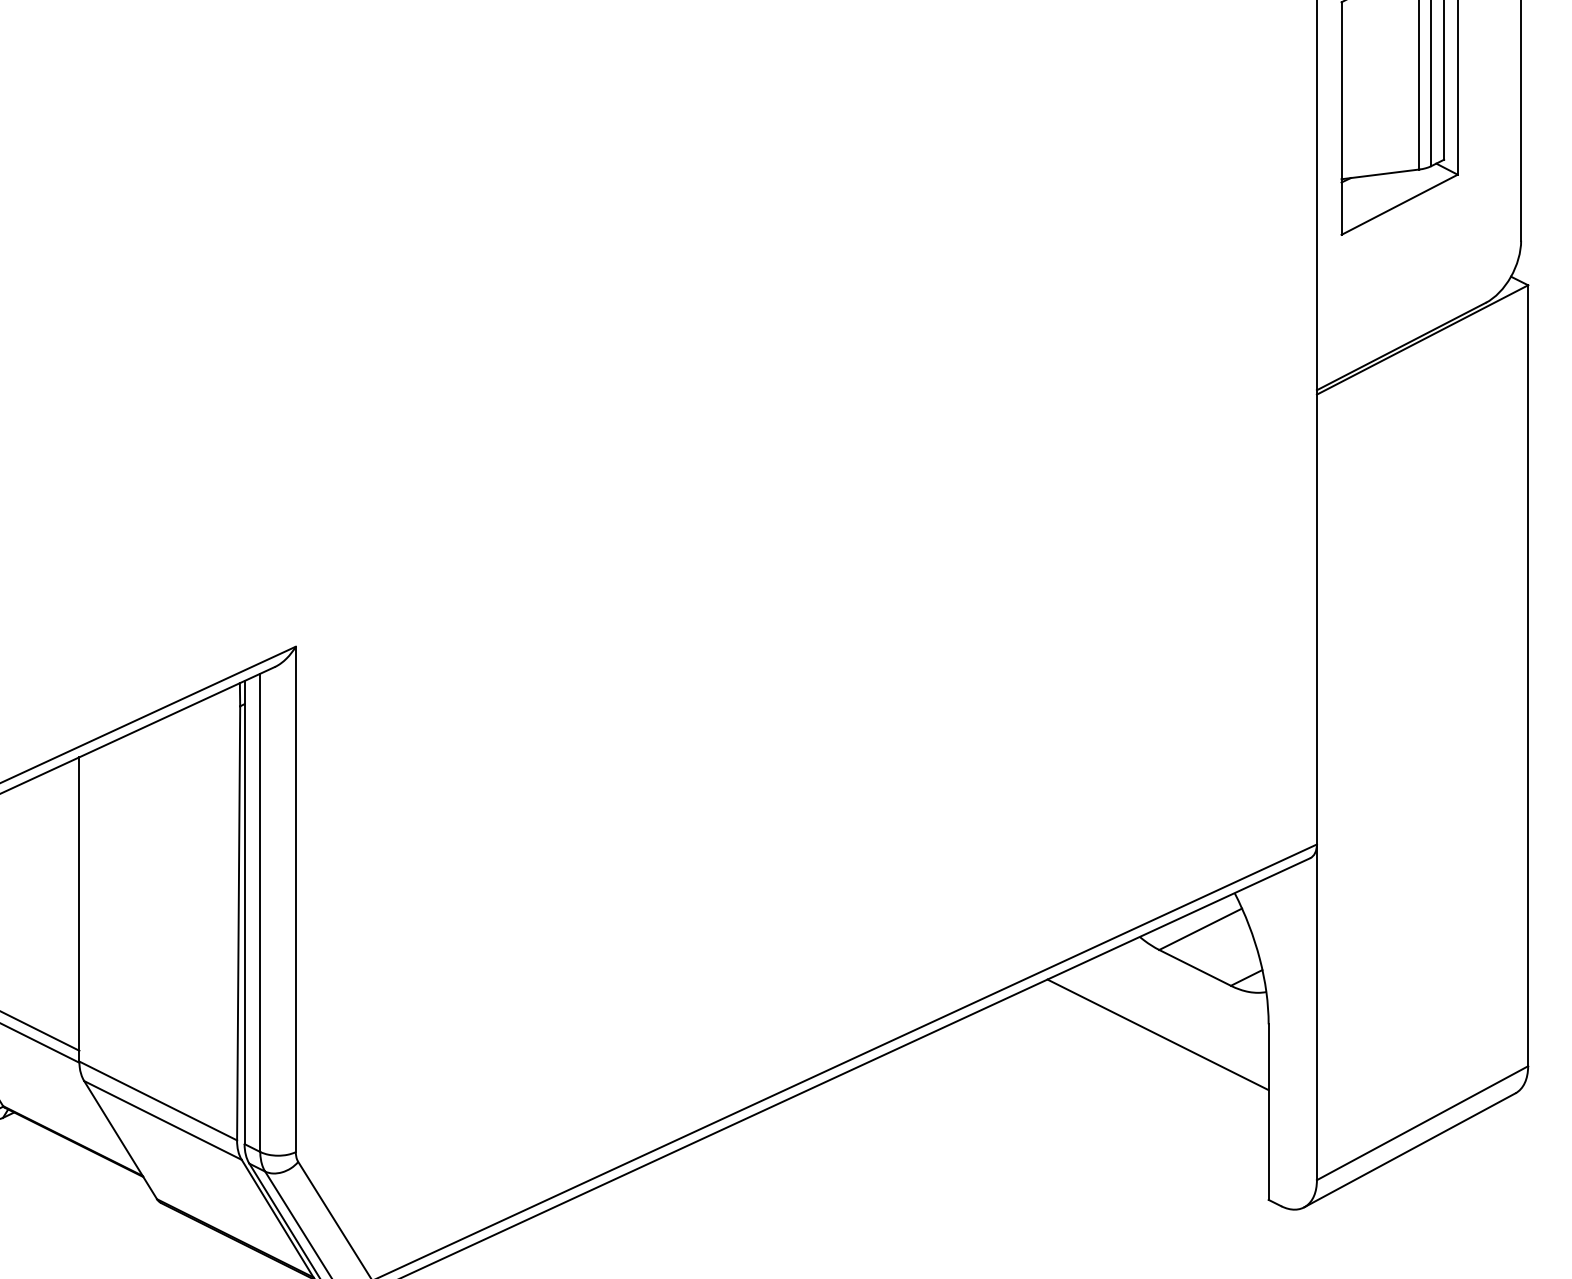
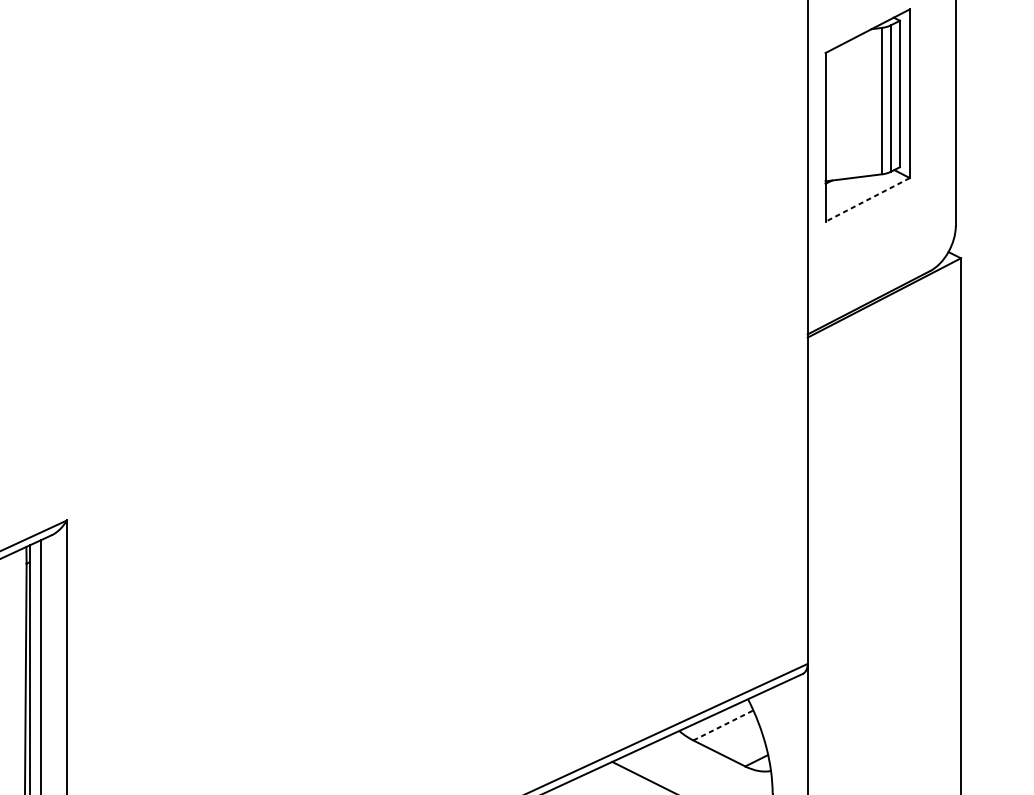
line: (1399, 205) -> (867, 200), solid -> dashed
line: (1201, 929) -> (723, 725), solid -> dashed

